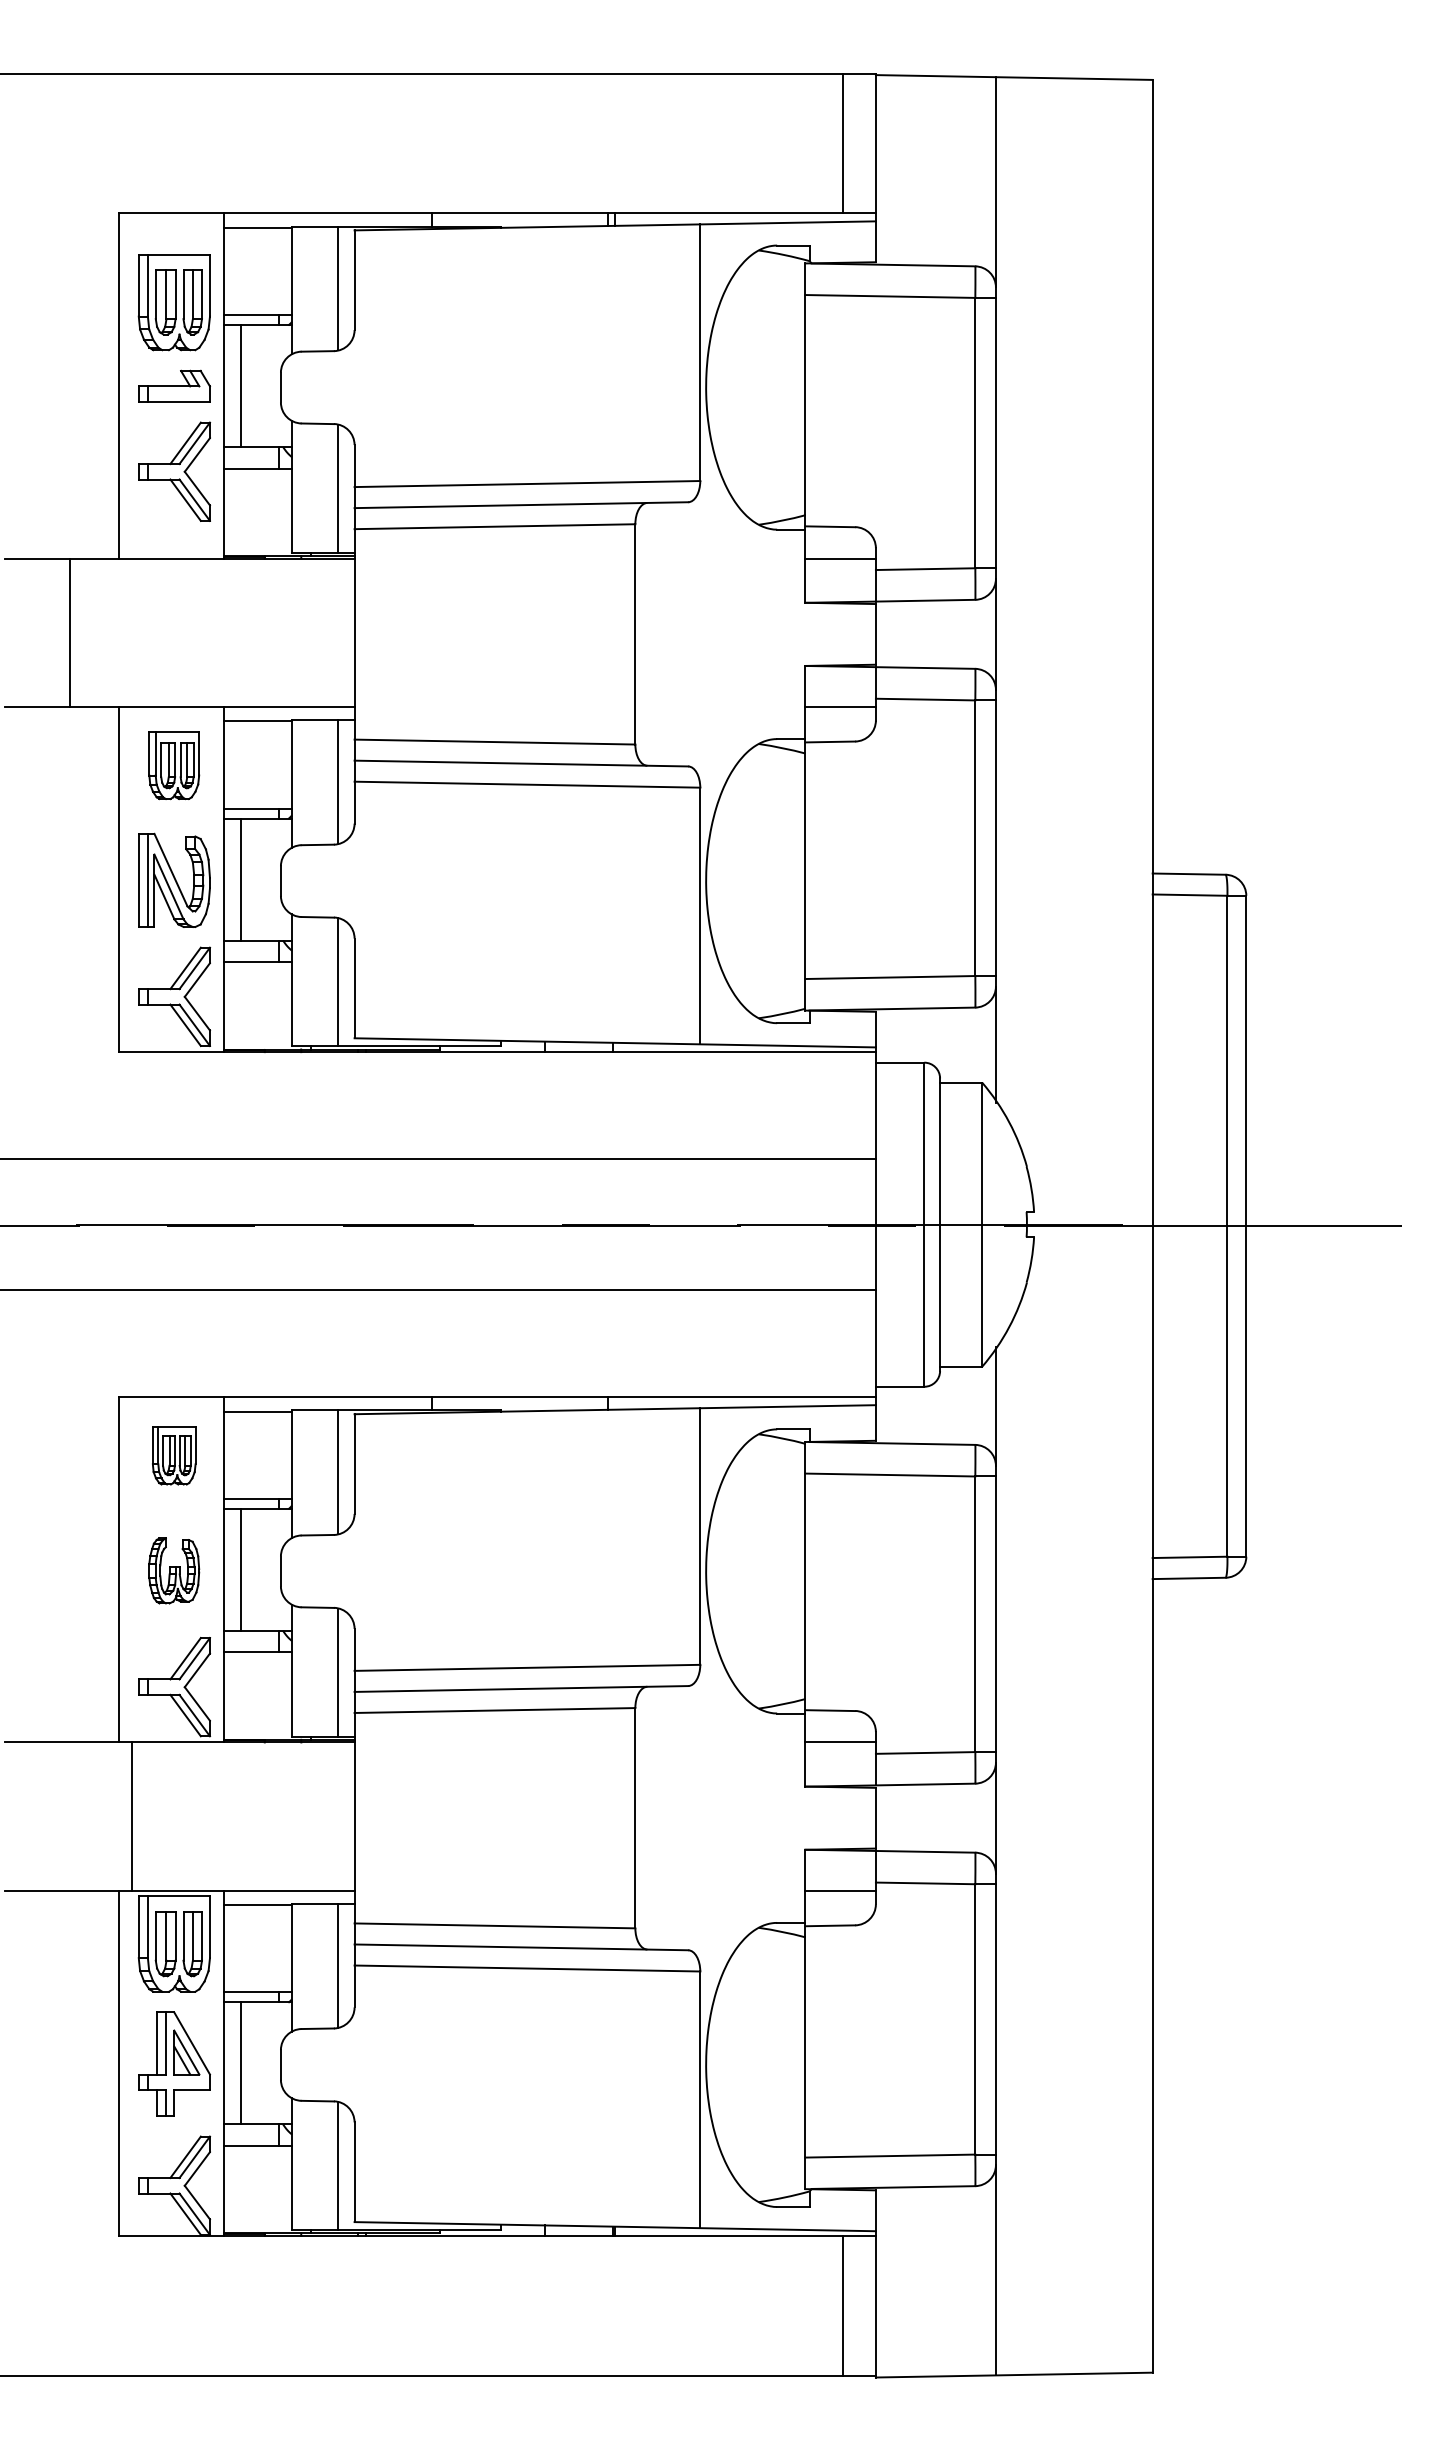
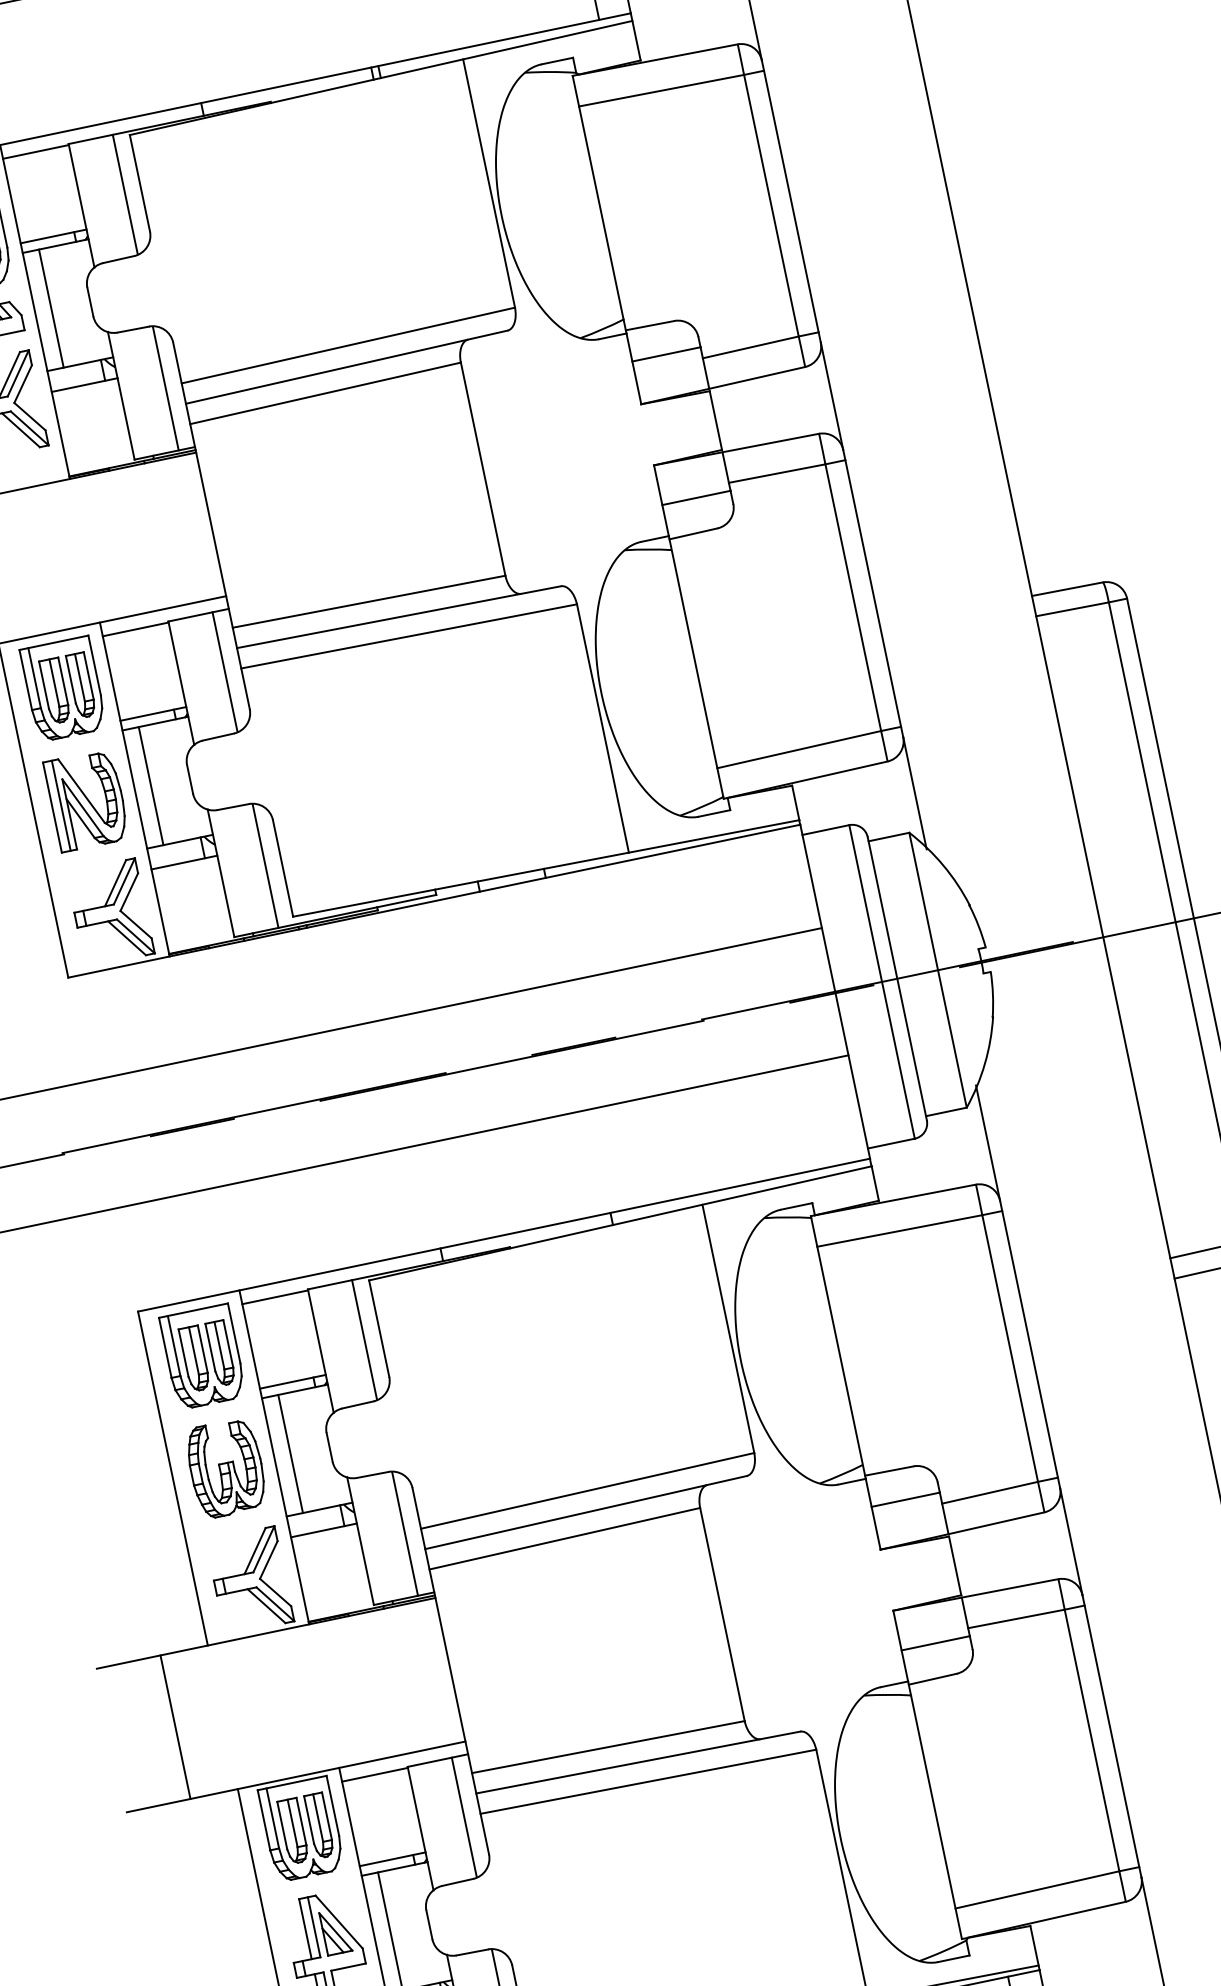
part: (173, 765) -> (62, 689), size x1.43
part: (173, 1455) -> (202, 1356), size x1.67
part: (173, 1570) -> (225, 1468), size x1.43
line: (132, 1816) -> (175, 1727), moved

